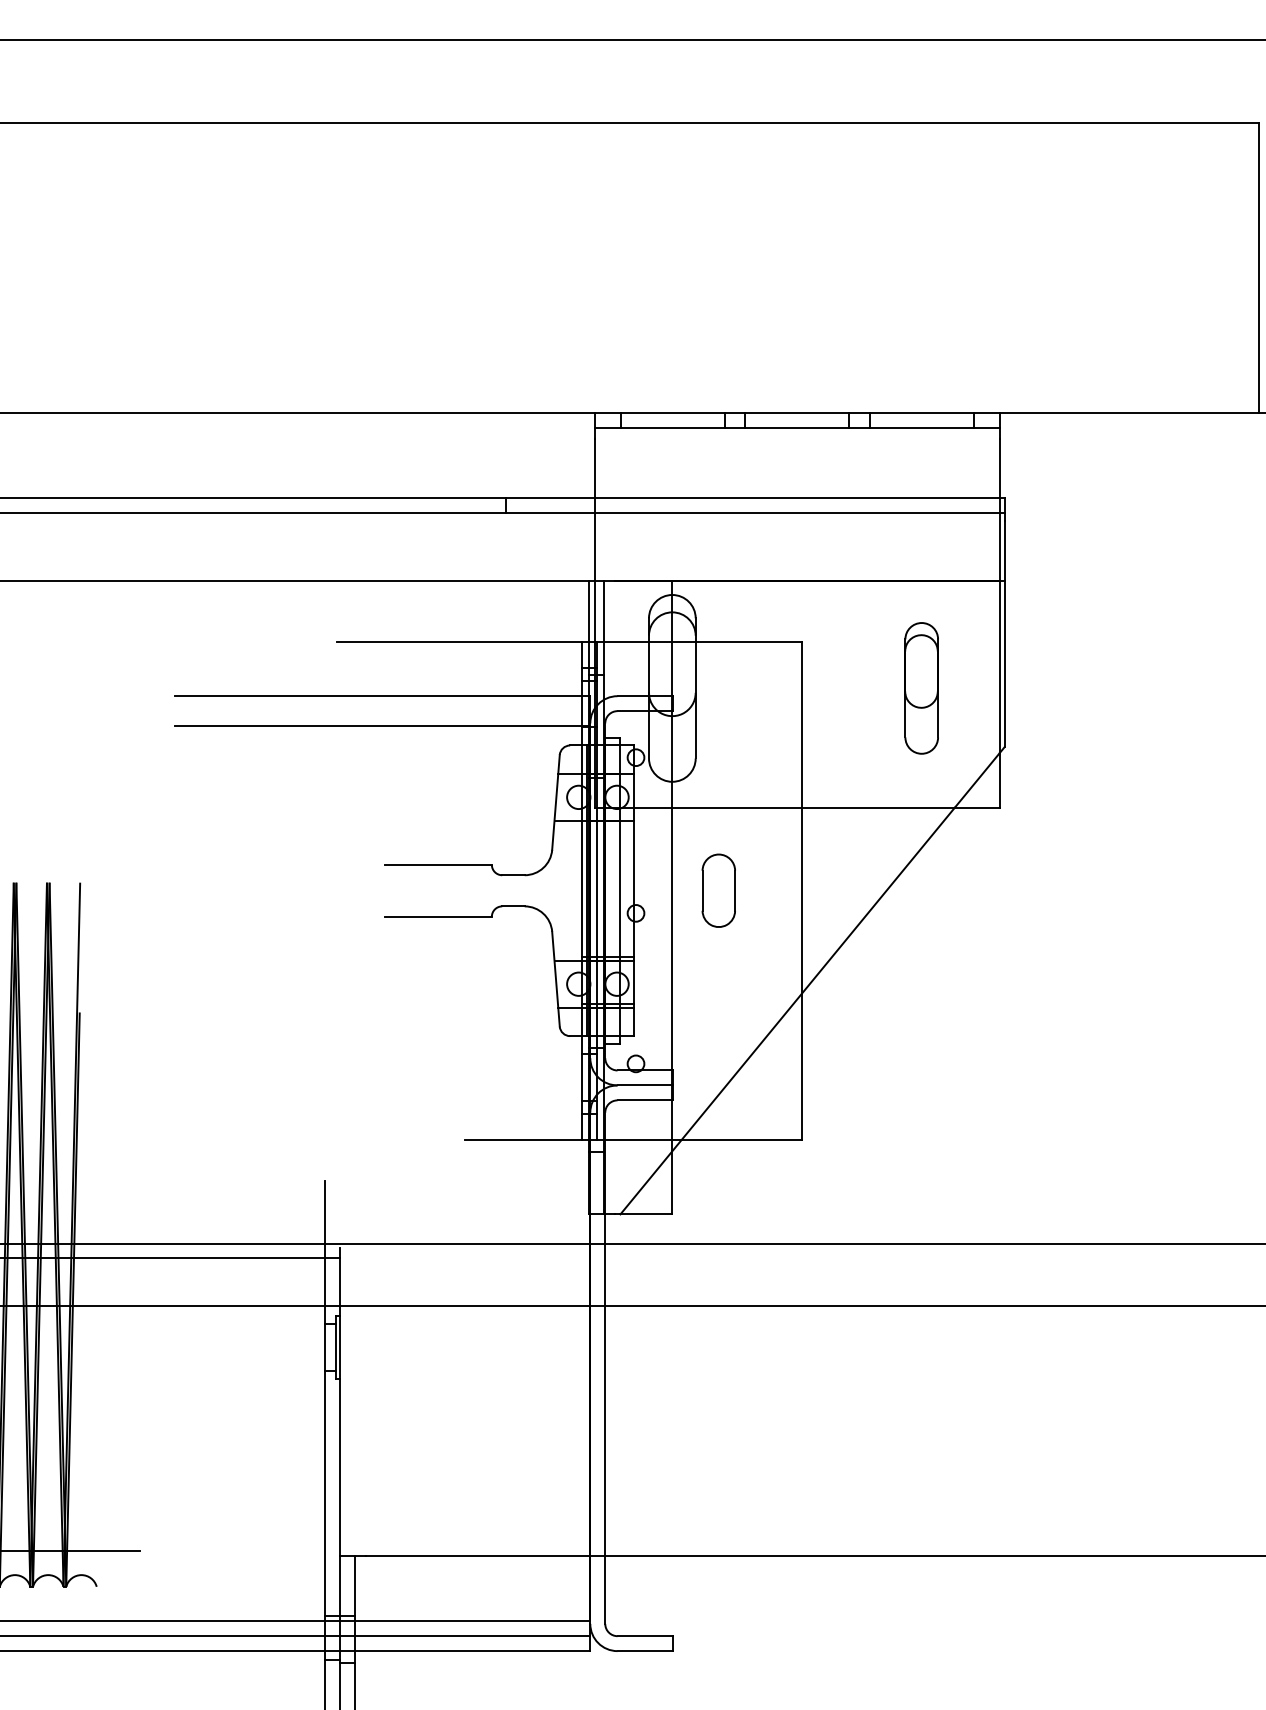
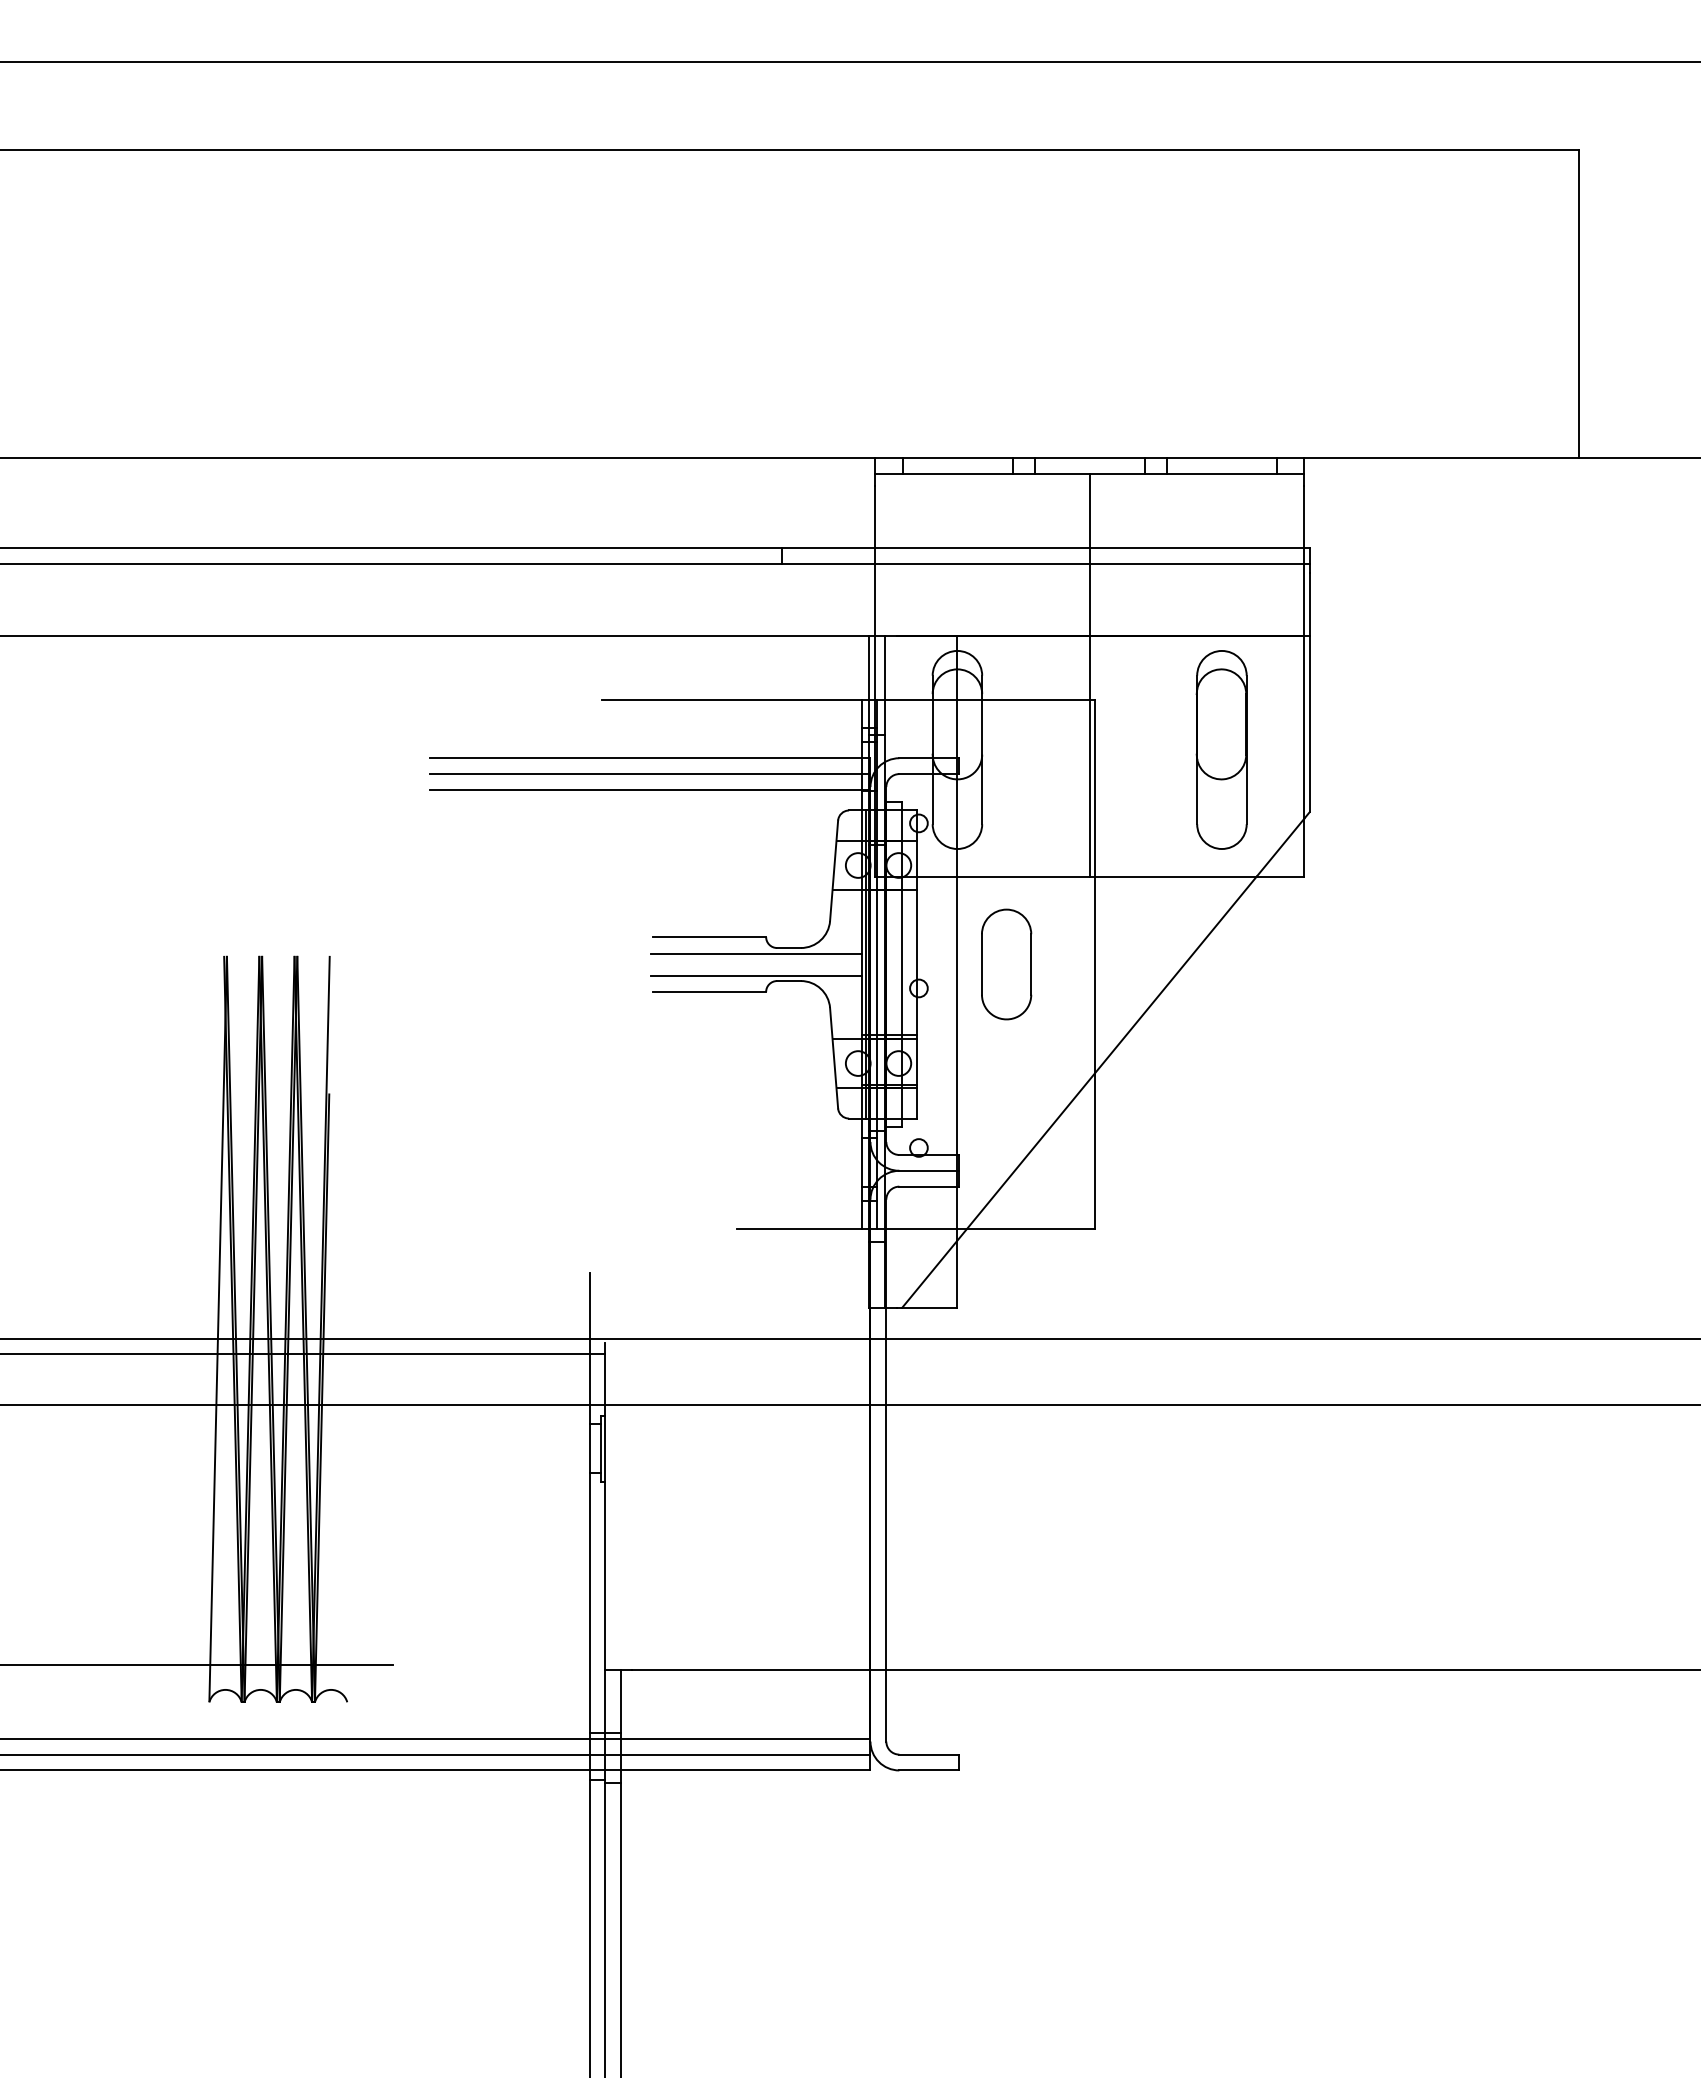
line: (796, 617) -> (1089, 674), added
part: (921, 687) -> (1221, 749), size x1.43
line: (382, 711) -> (650, 774), added
line: (482, 880) -> (756, 953), added
part: (718, 890) -> (1006, 964), size x1.43
line: (482, 901) -> (756, 975), added

